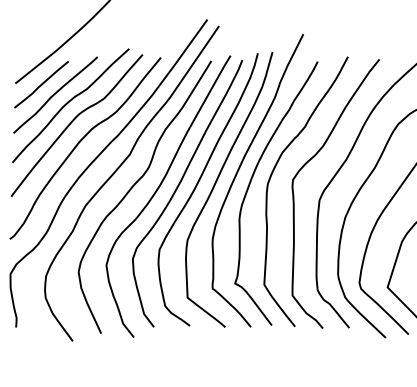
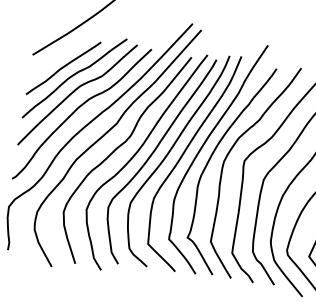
curve: (41, 84) -> (53, 58), removed

